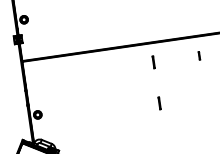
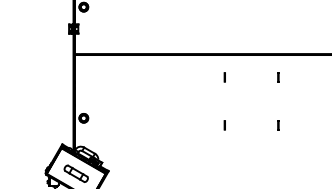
part: (153, 62) -> (224, 77), size x0.62
part: (205, 97) -> (278, 125), added
part: (159, 103) -> (224, 125), size x0.62

